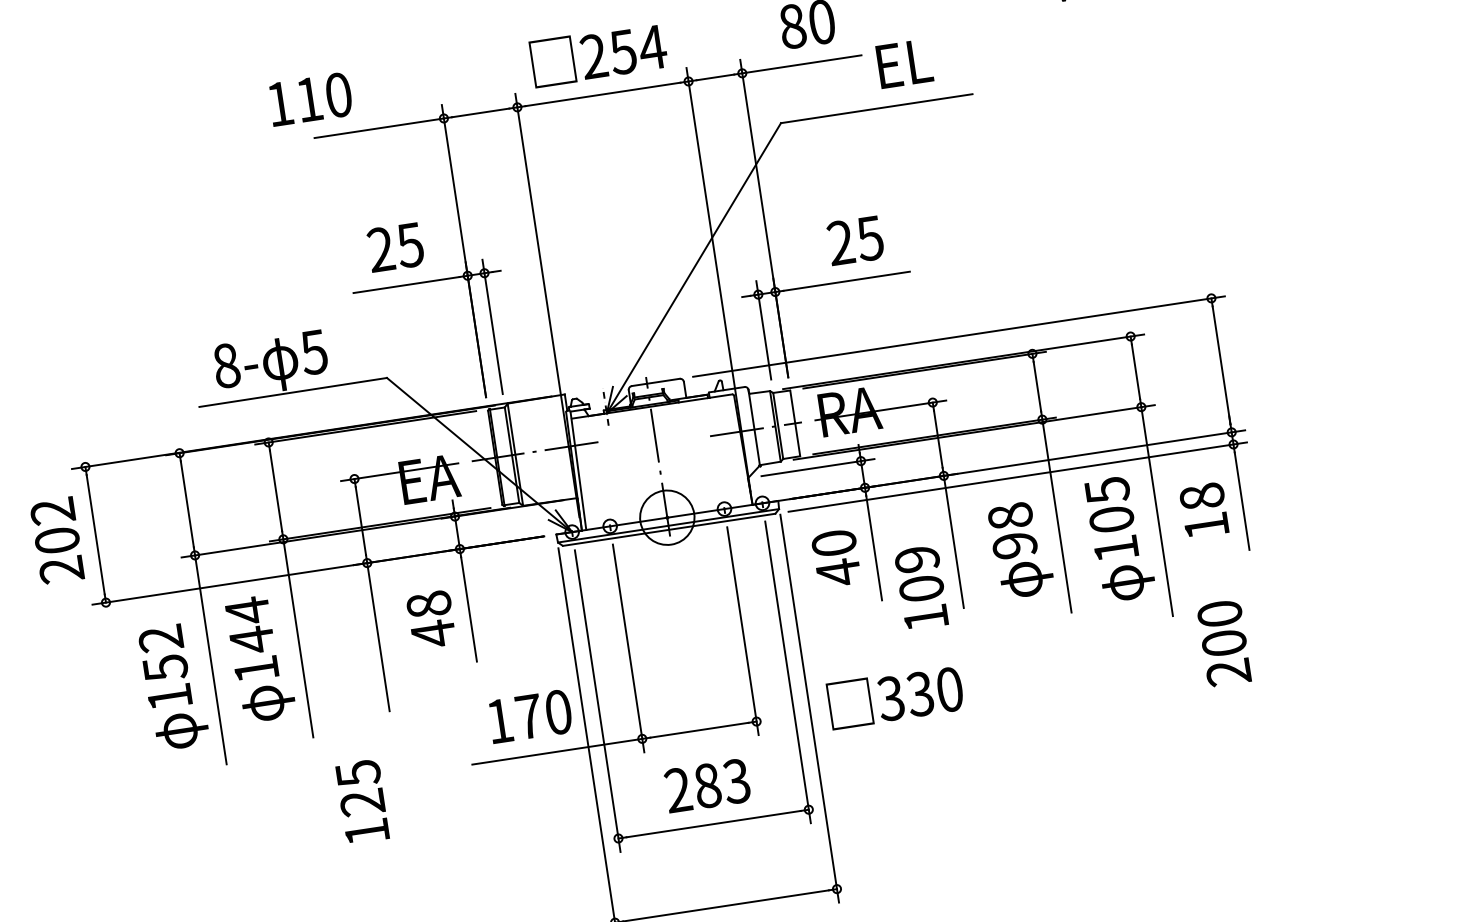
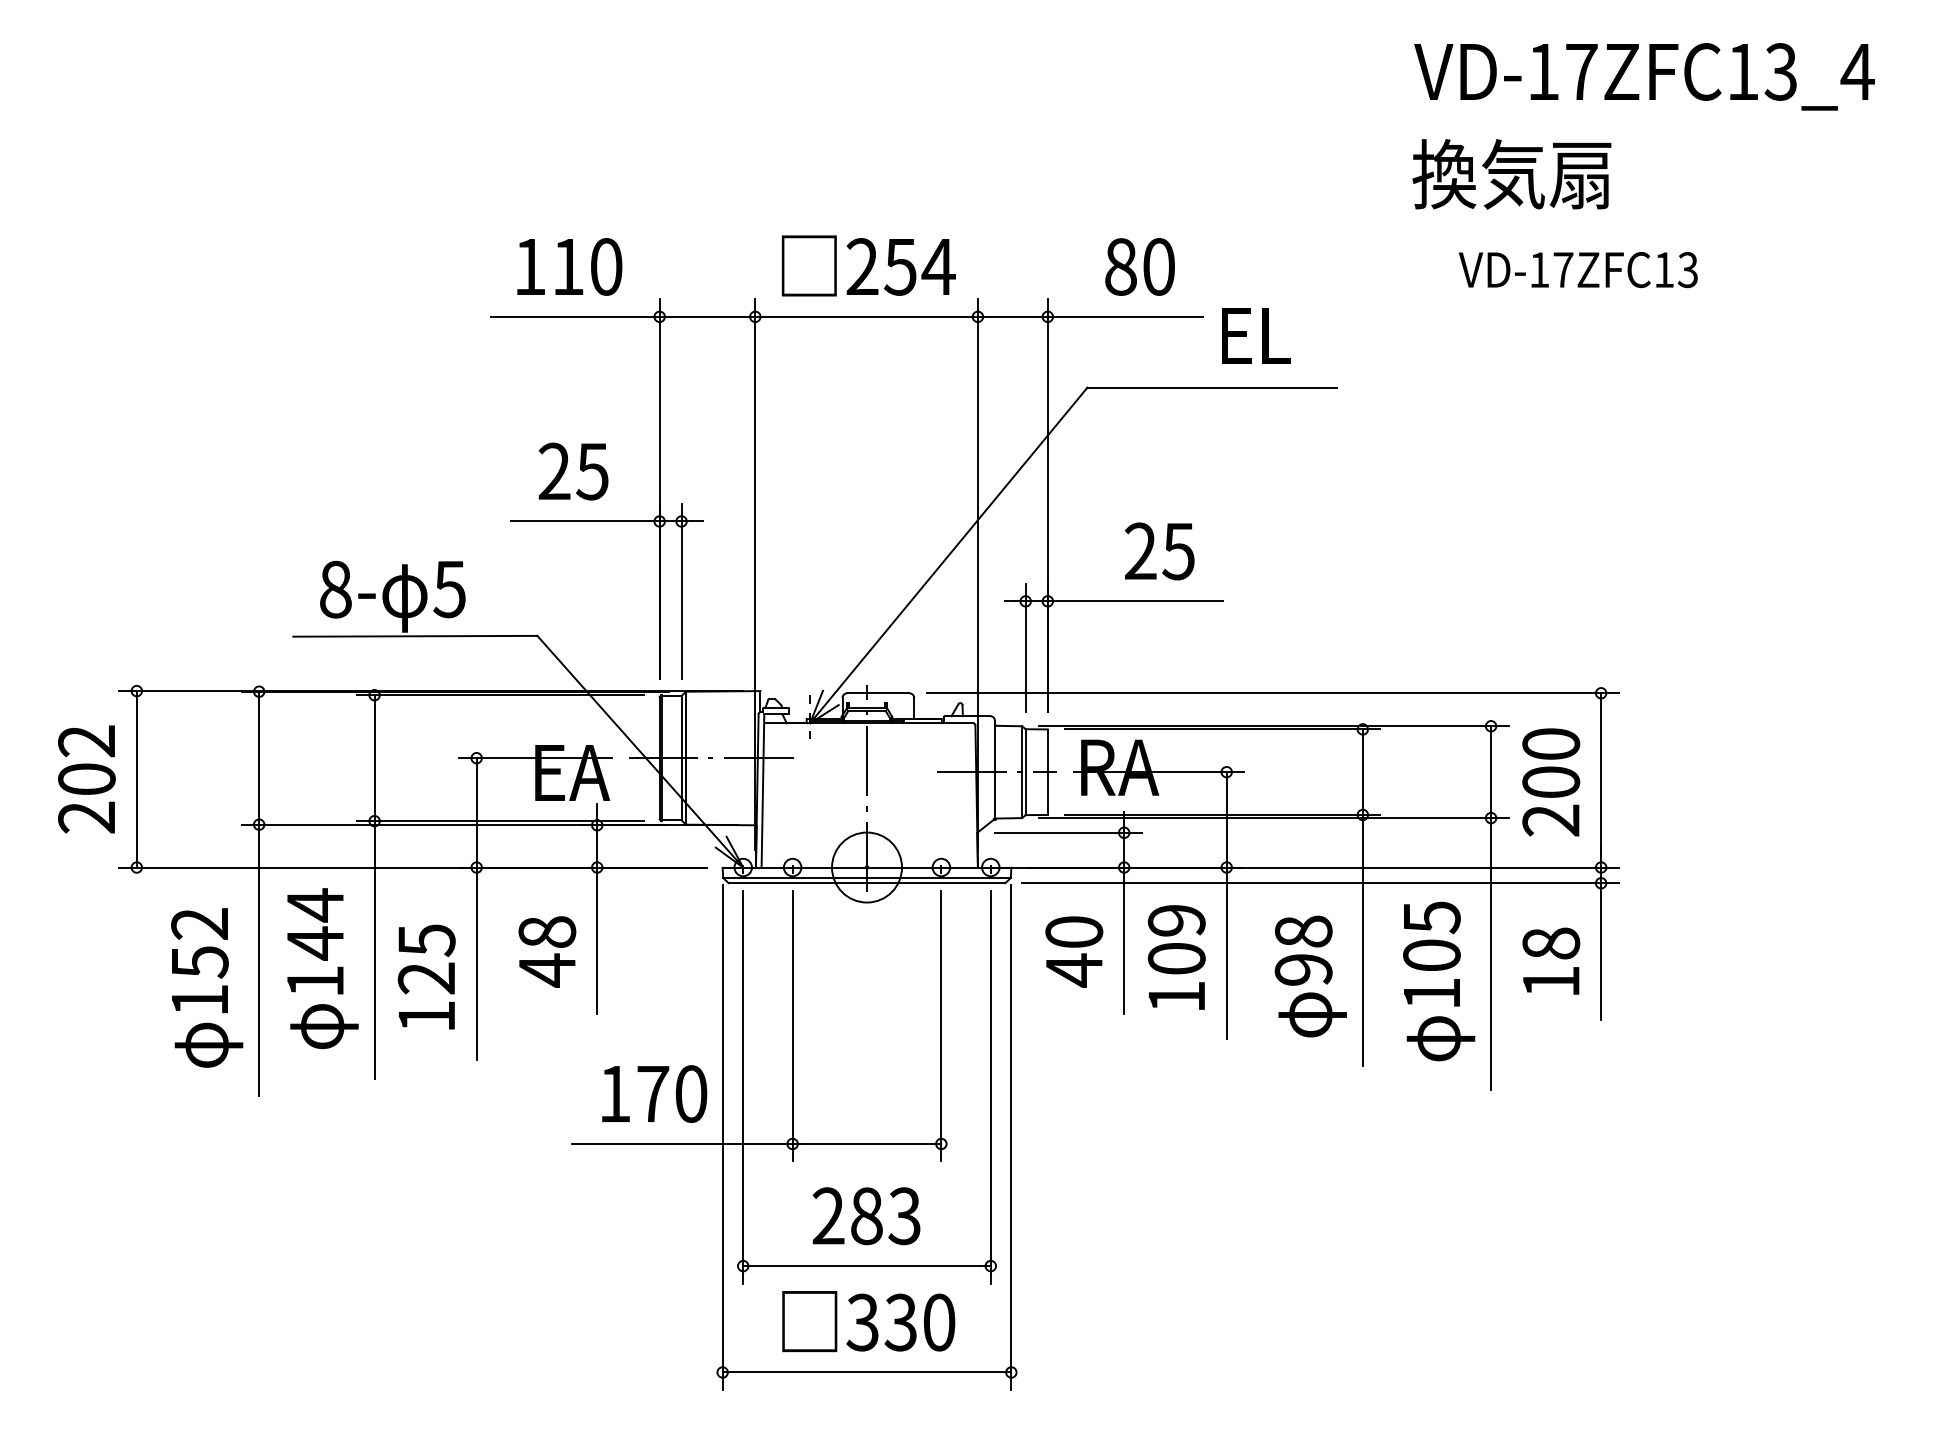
text: (310, 99) -> (569, 266), moved
text: (921, 587) -> (1176, 957), moved
text: (1224, 643) -> (1551, 782), moved
text: (895, 697) -> (868, 1321), moved
text: (362, 801) -> (426, 976), moved

